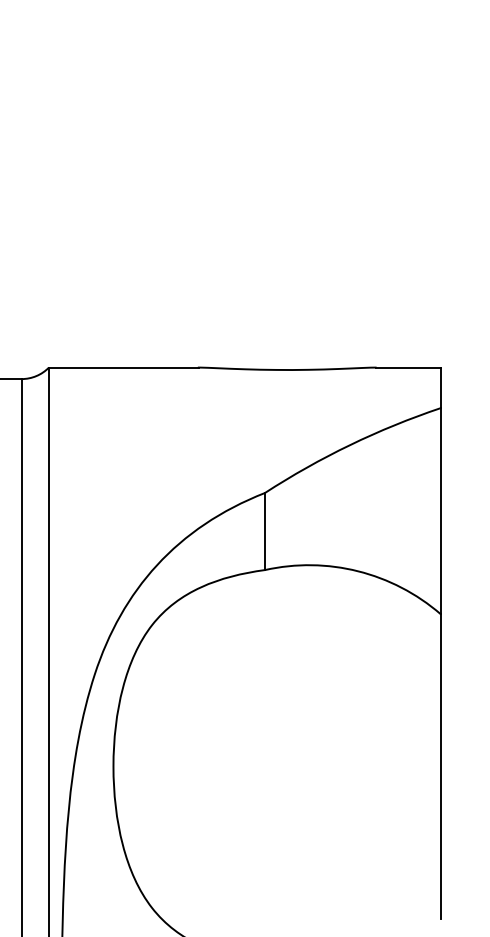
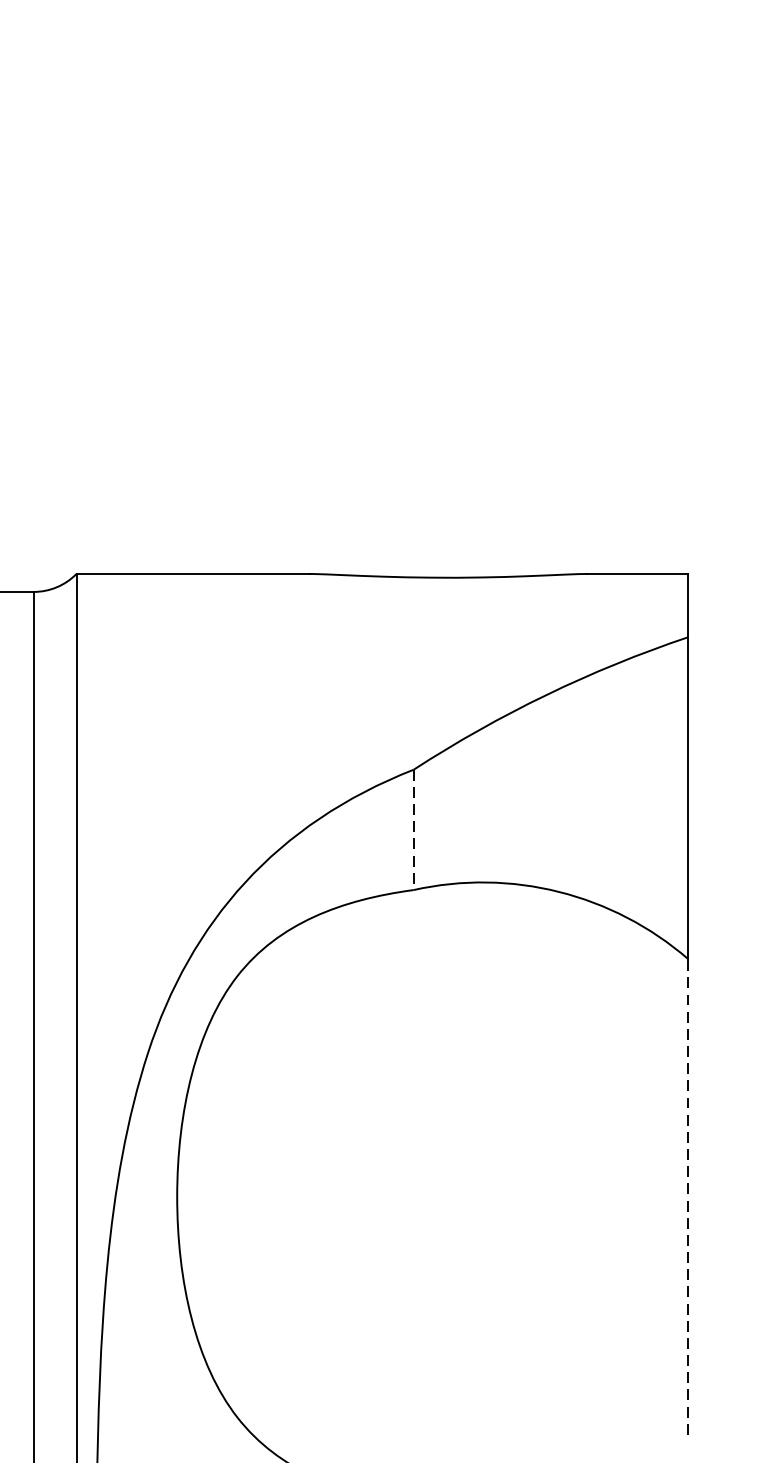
line: (265, 531) -> (414, 829), solid -> dashed
line: (440, 766) -> (687, 1196), solid -> dashed

